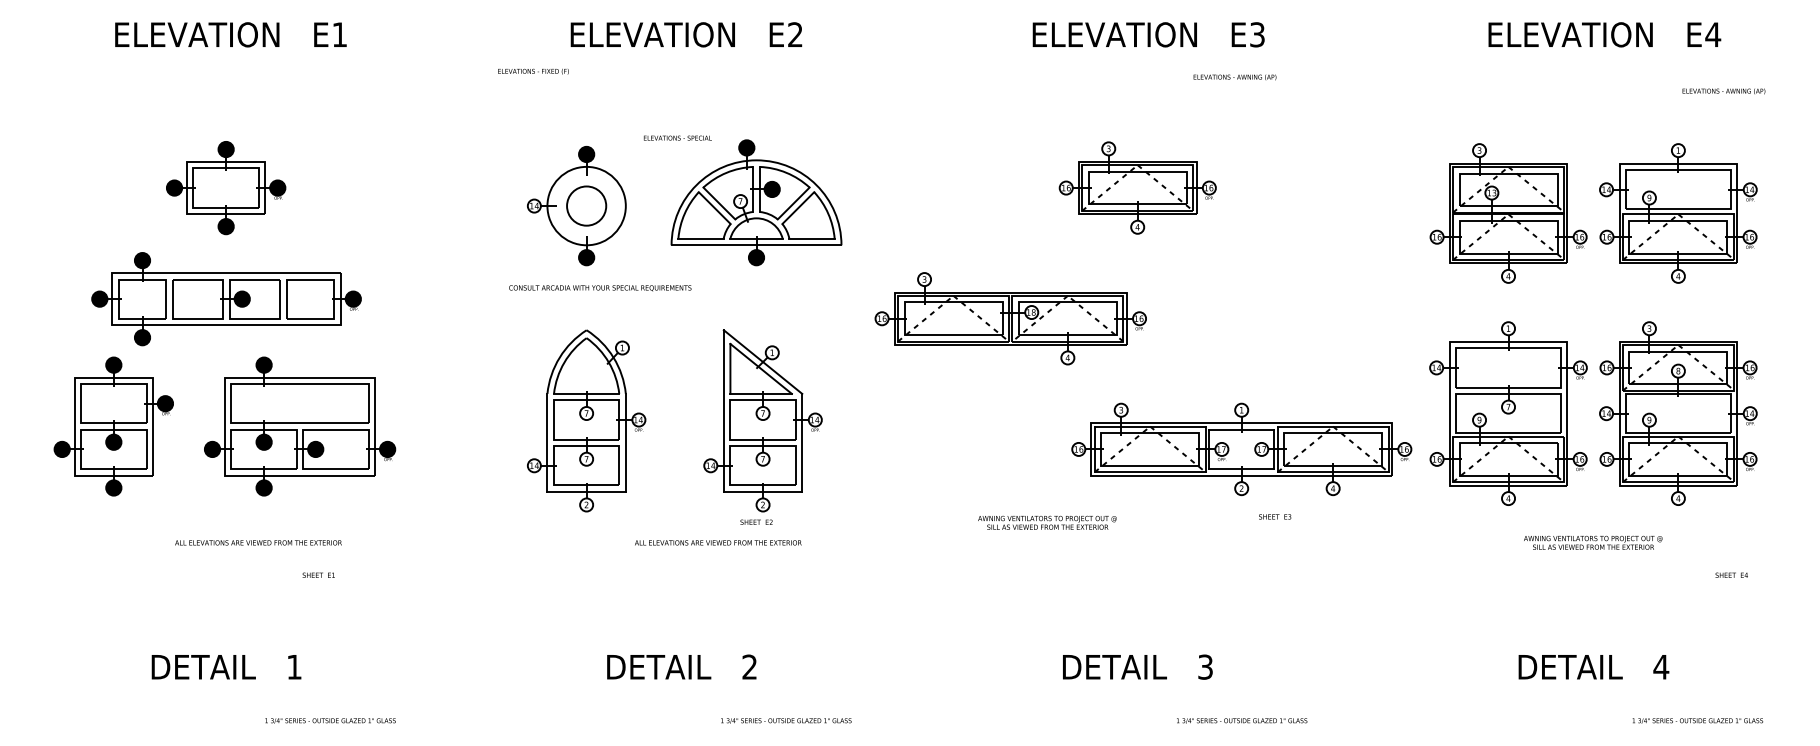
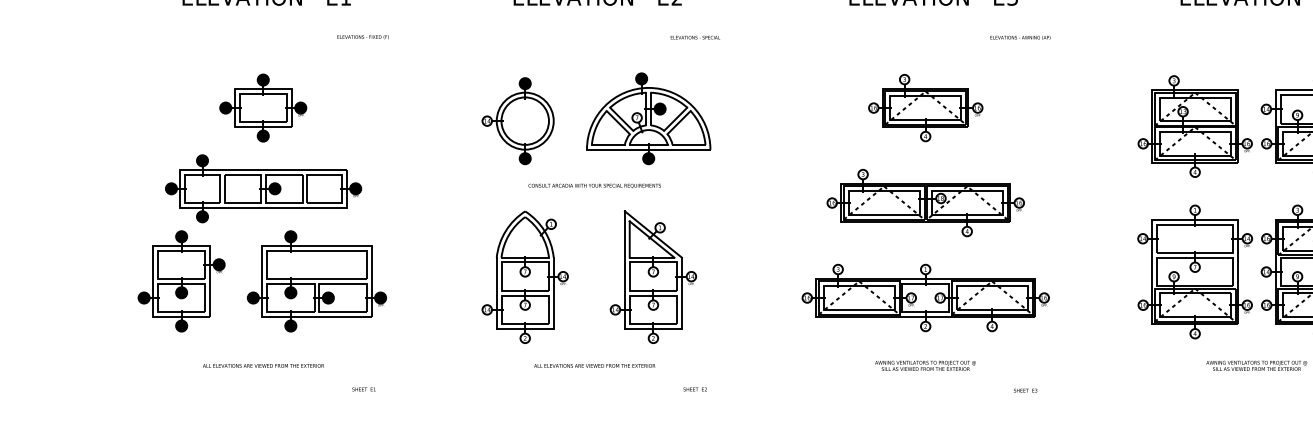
text: (533, 71) -> (363, 37), moved
text: (1234, 77) -> (1020, 37), moved
text: (677, 137) -> (695, 37), moved
circle: (586, 205) -> (525, 120), size x1.67
text: (600, 288) -> (594, 186), moved
part: (1010, 318) -> (925, 202), moved
part: (1241, 449) -> (925, 298), moved
text: (1275, 516) -> (1025, 390), moved
text: (756, 521) -> (695, 388), moved
text: (1047, 522) -> (925, 365), moved
text: (258, 542) -> (263, 365), moved
text: (718, 542) -> (594, 365), moved
text: (318, 574) -> (363, 388), moved

